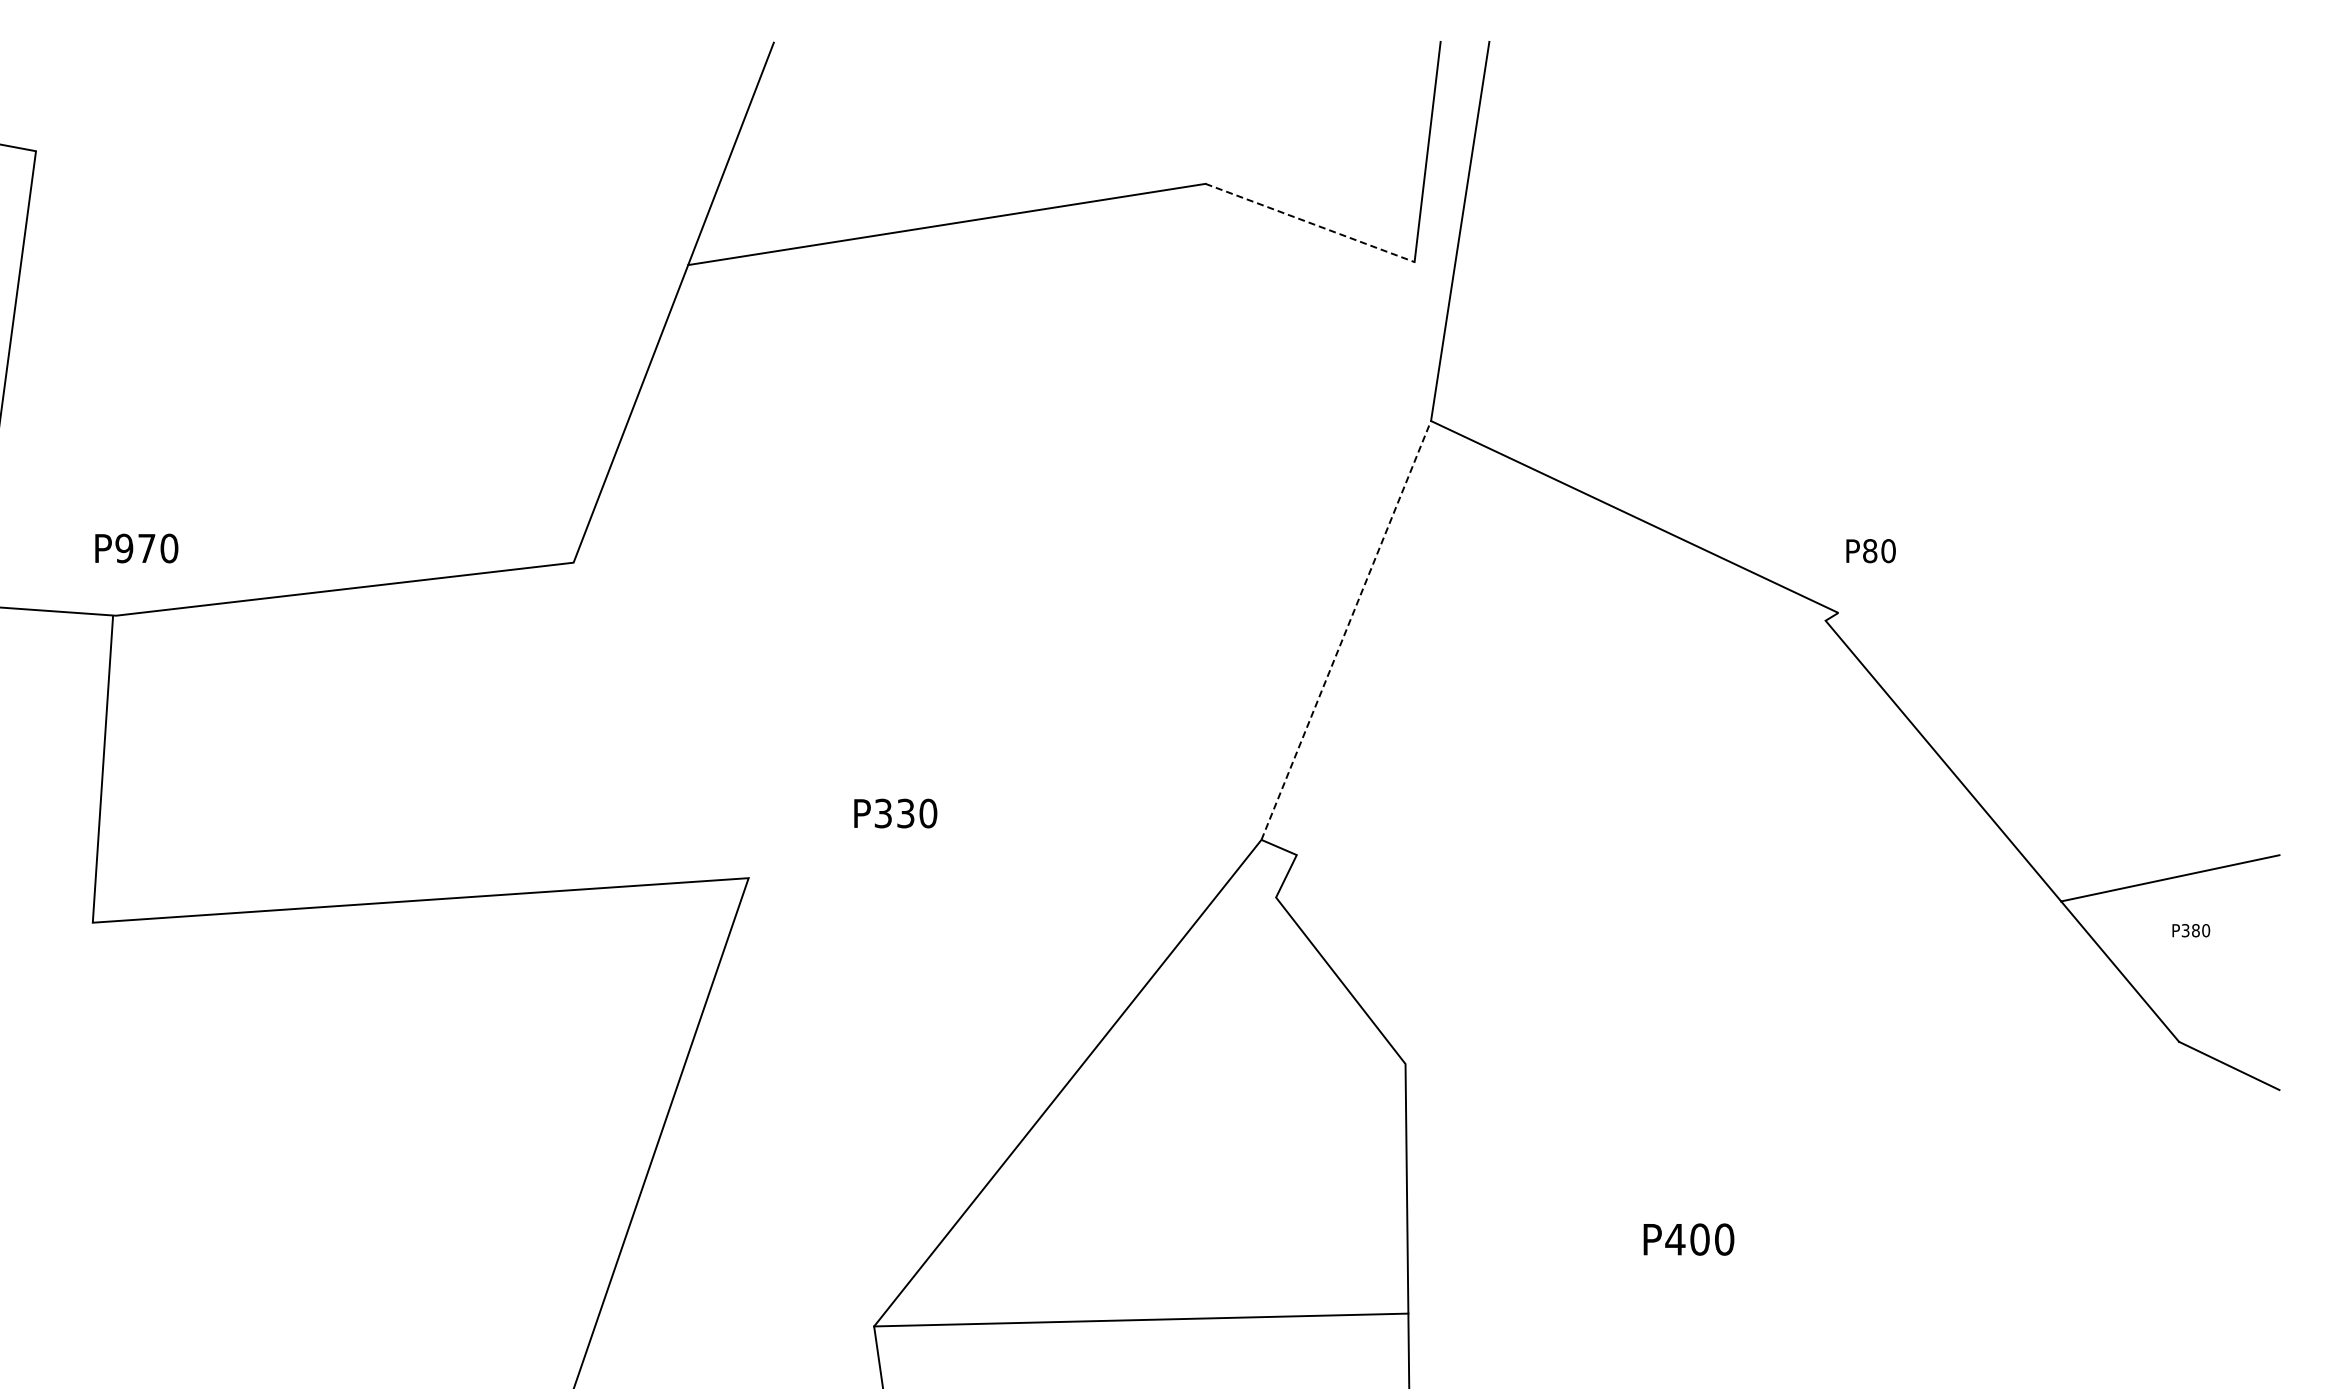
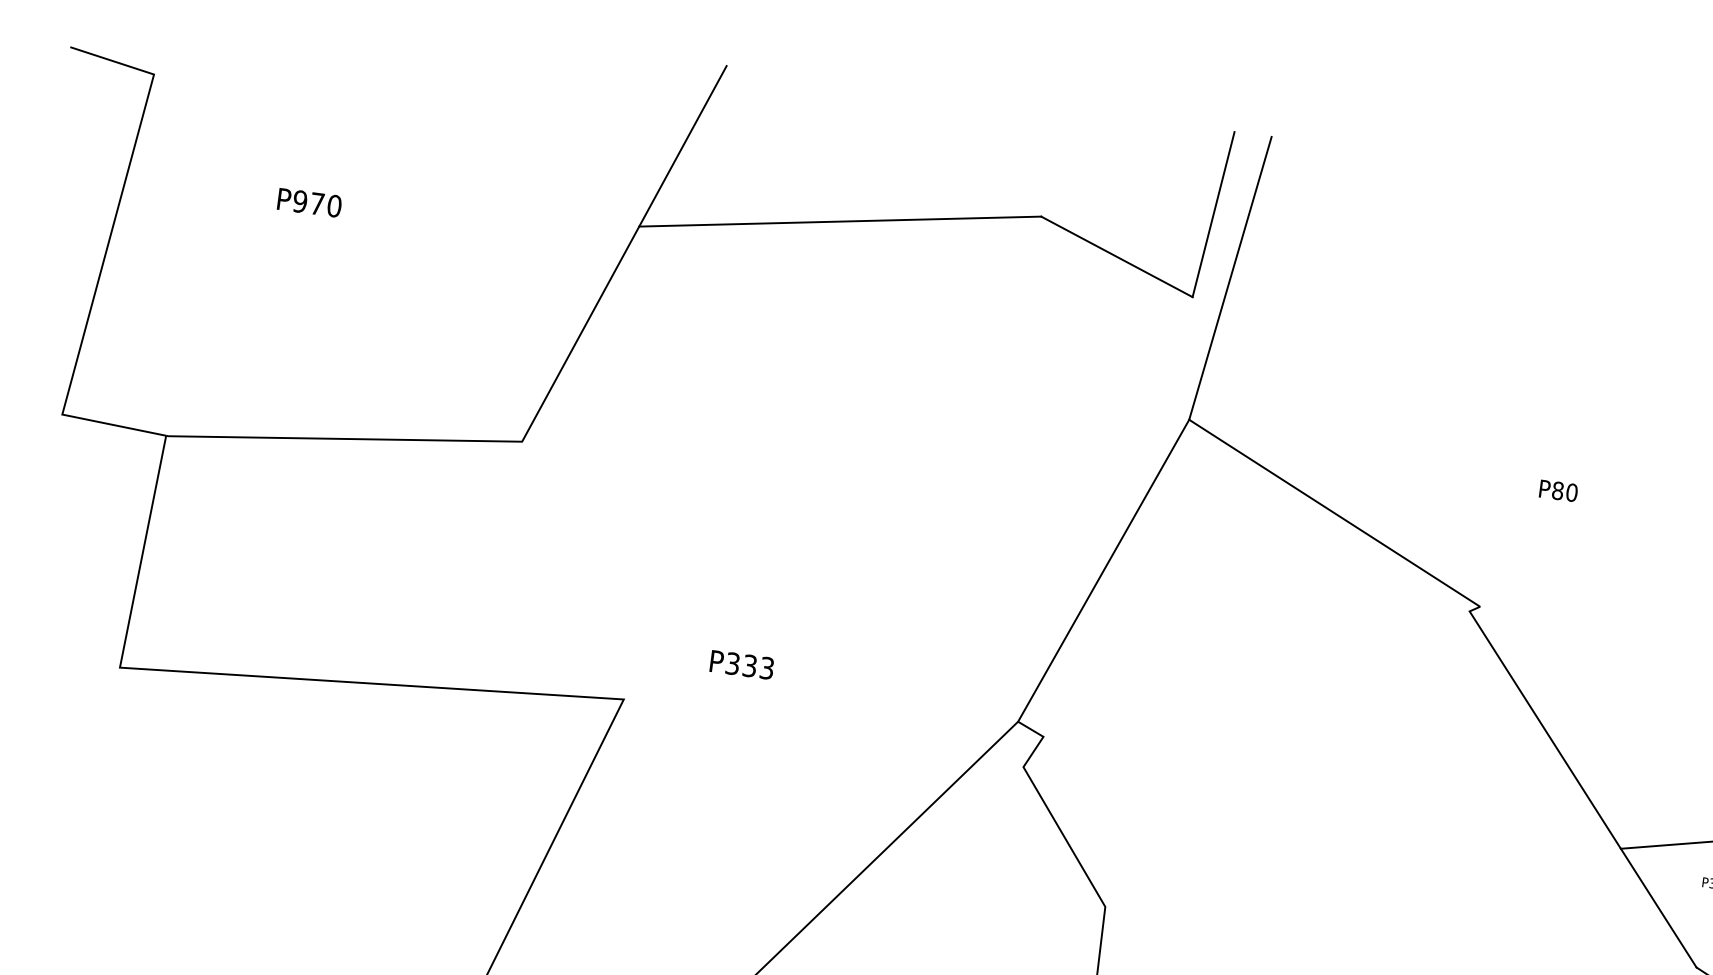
line: (1310, 222) -> (1117, 256), dashed -> solid
text: (136, 548) -> (309, 202), moved
text: (1870, 551) -> (1558, 491), moved
line: (1346, 630) -> (1103, 570), dashed -> solid
text: (928, 813) -> (767, 668), P330 -> P333

